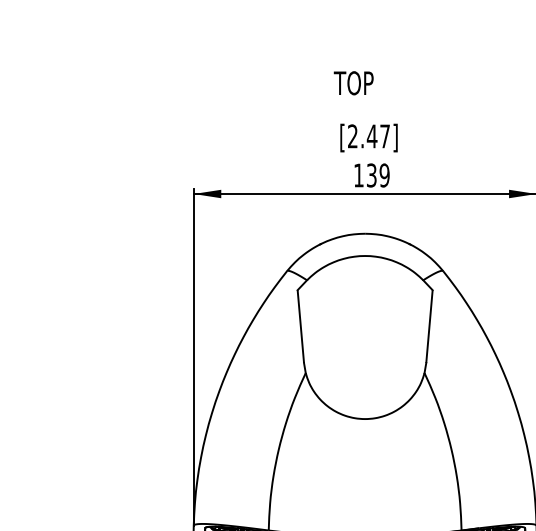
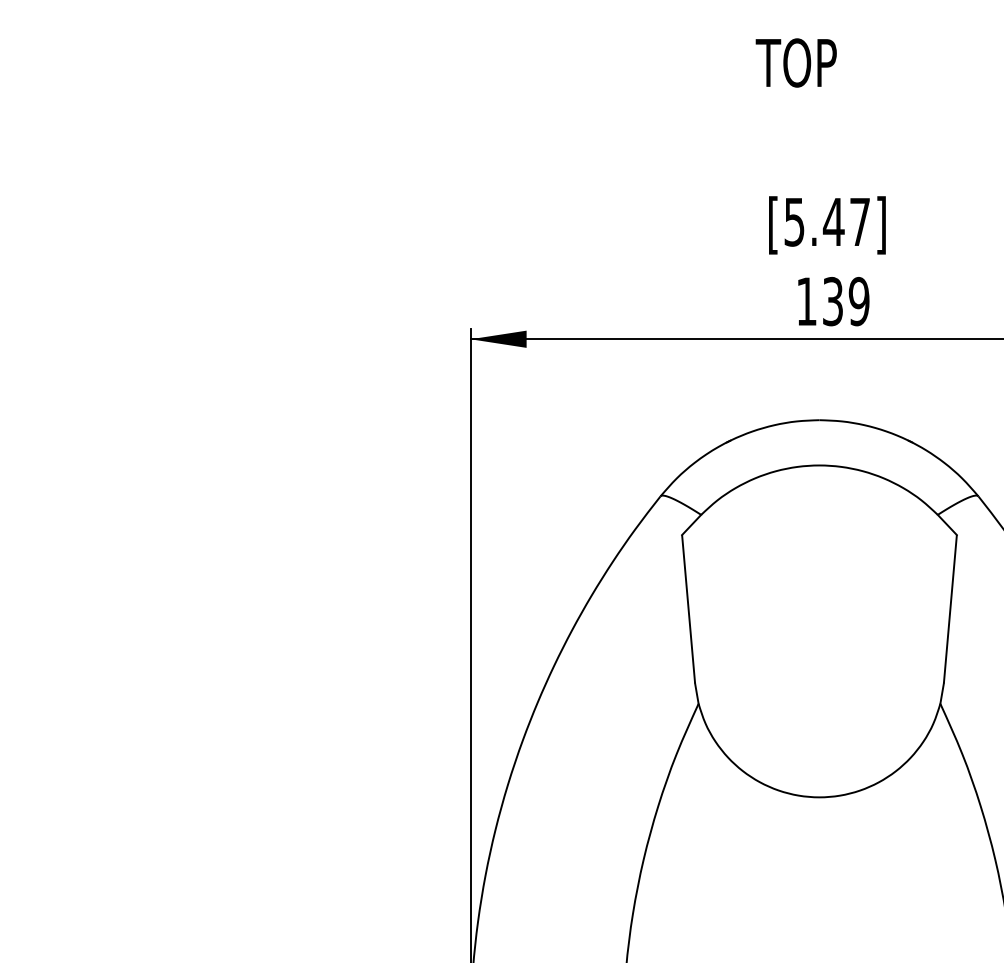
text: (353, 83) -> (795, 63), moved
text: (352, 136) -> (793, 222), [2.47] -> [5.47]

